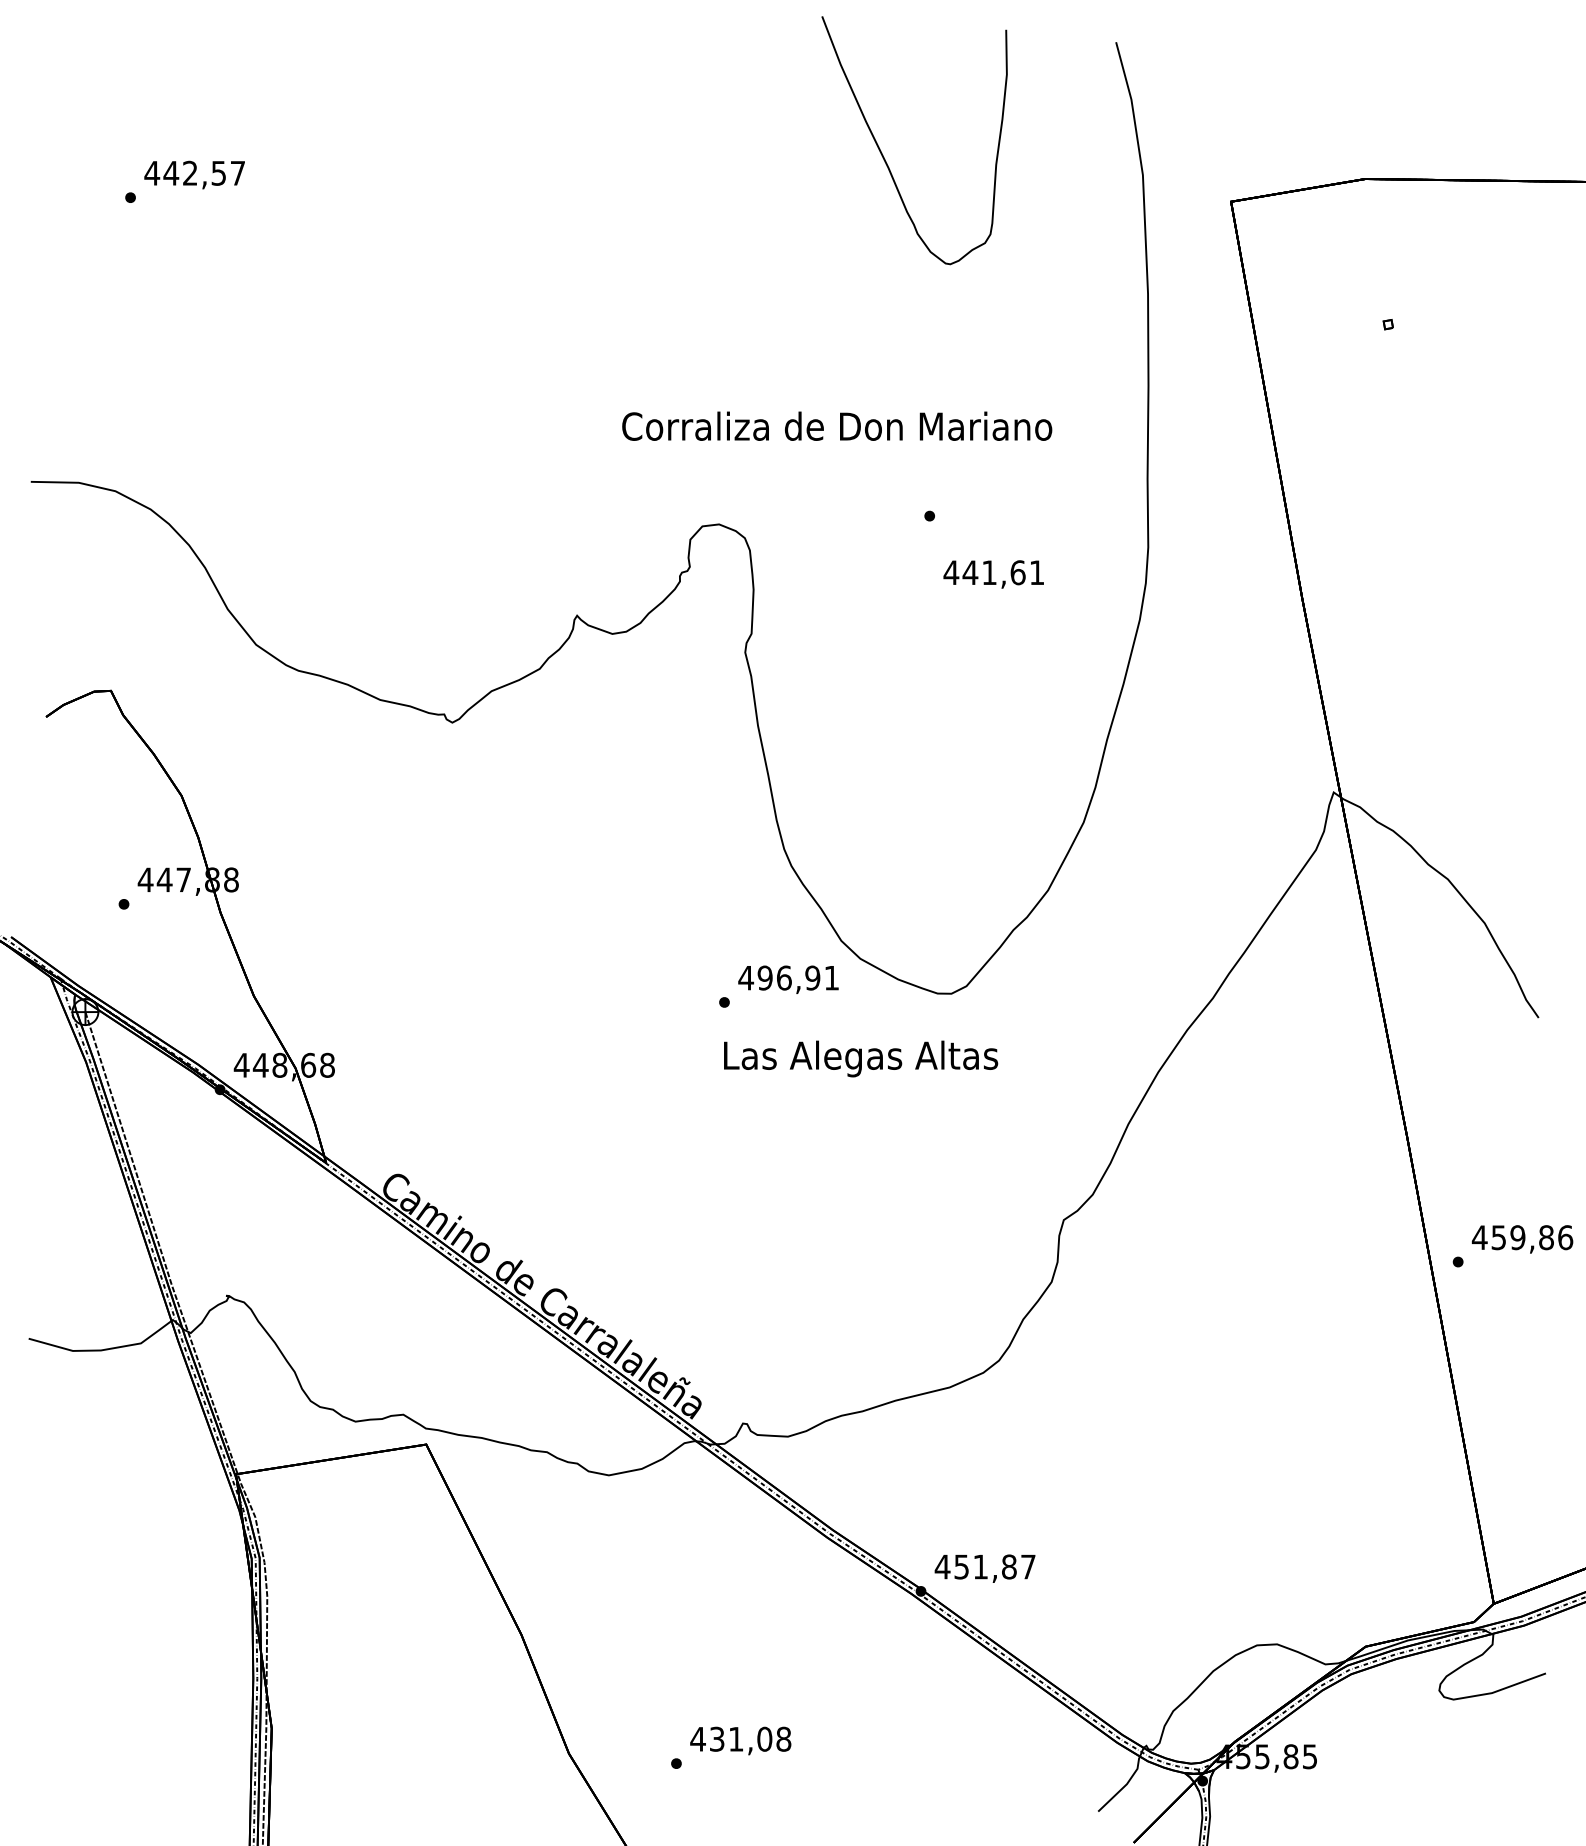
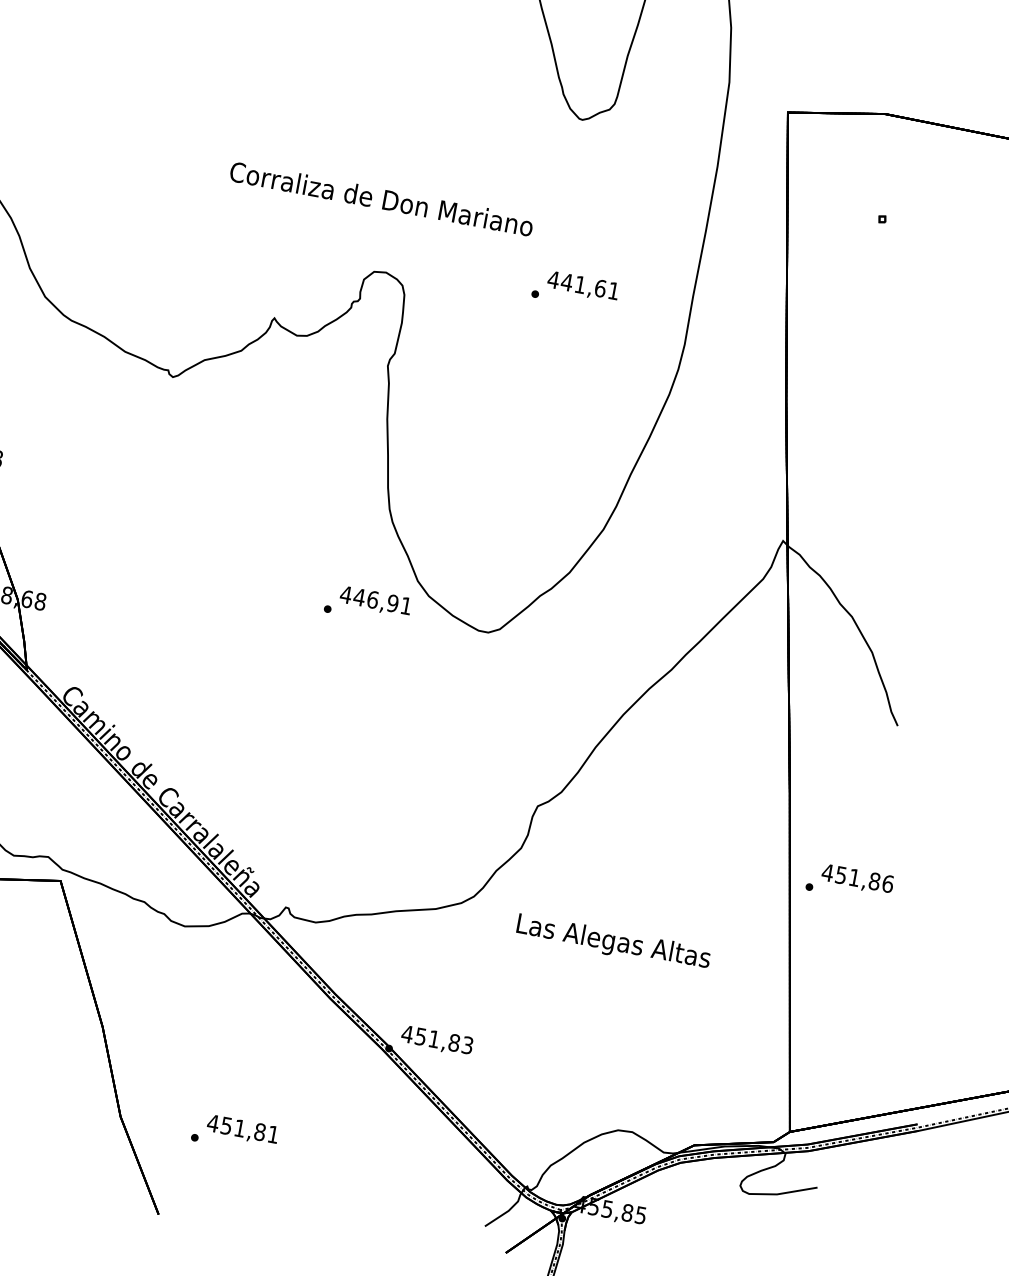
text: (837, 425) -> (382, 198), moved
text: (993, 574) -> (582, 286), moved
text: (765, 977) -> (359, 596), 496,91 -> 446,91
text: (861, 1058) -> (614, 942), moved
text: (1517, 1237) -> (854, 877), 459,86 -> 451,86
text: (1028, 1566) -> (467, 1045), 451,87 -> 451,83
text: (750, 1738) -> (250, 1129), 431,08 -> 451,81

